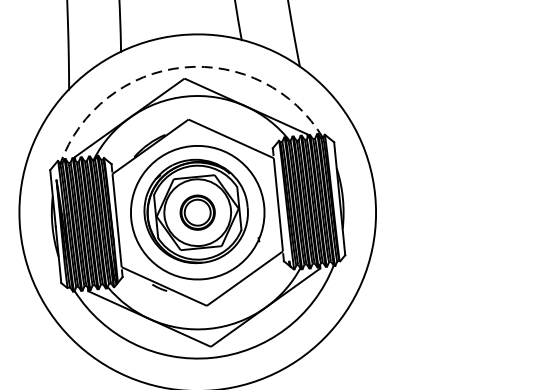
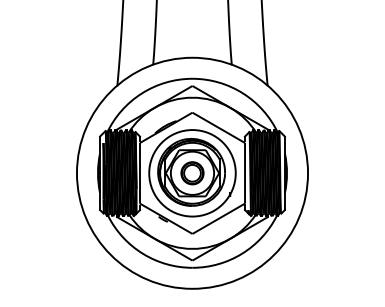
arc: (183, 67) -> (192, 78), dashed -> solid

